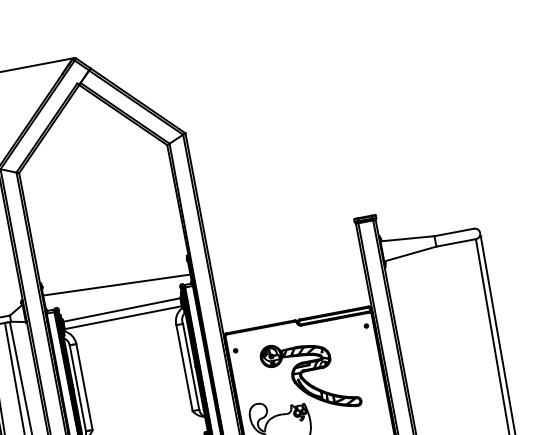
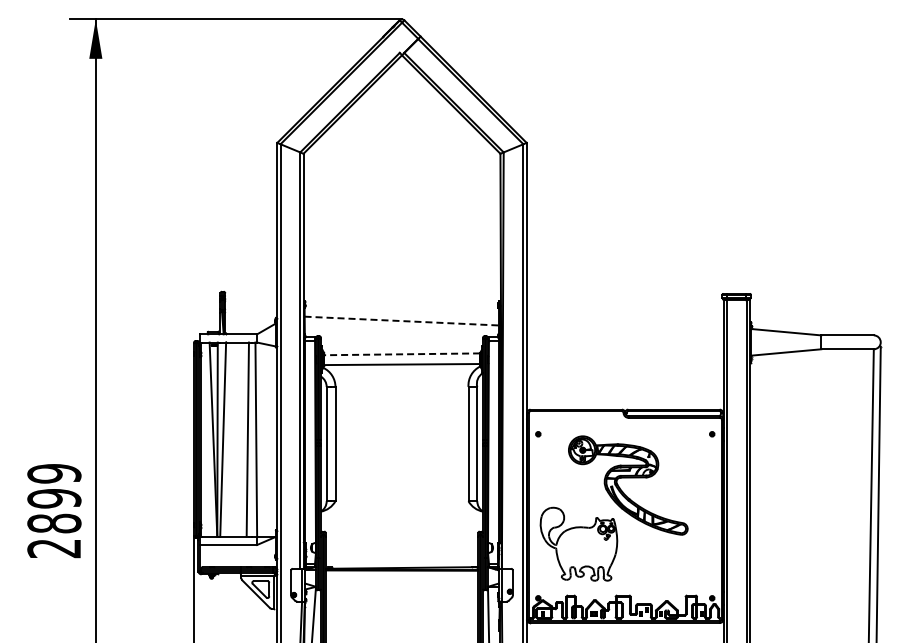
line: (117, 285) -> (402, 321), solid -> dashed
line: (122, 310) -> (402, 354), solid -> dashed

